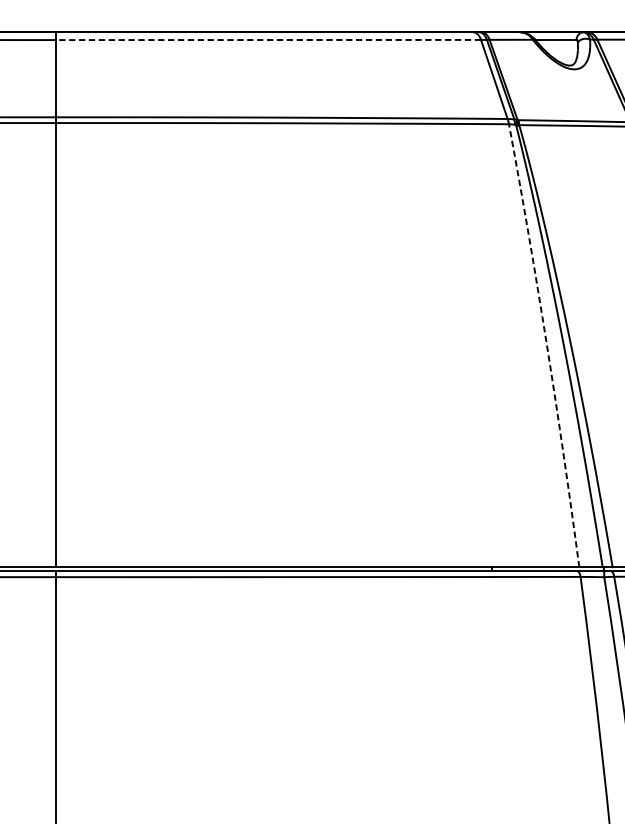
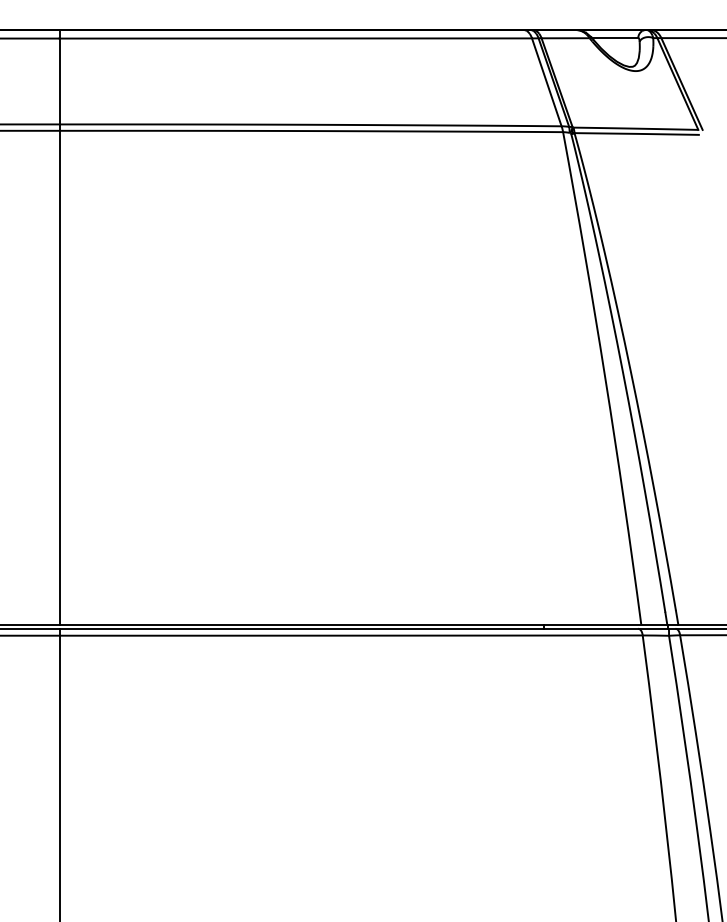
line: (268, 40) -> (295, 38), dashed -> solid
arc: (547, 344) -> (605, 377), dashed -> solid

